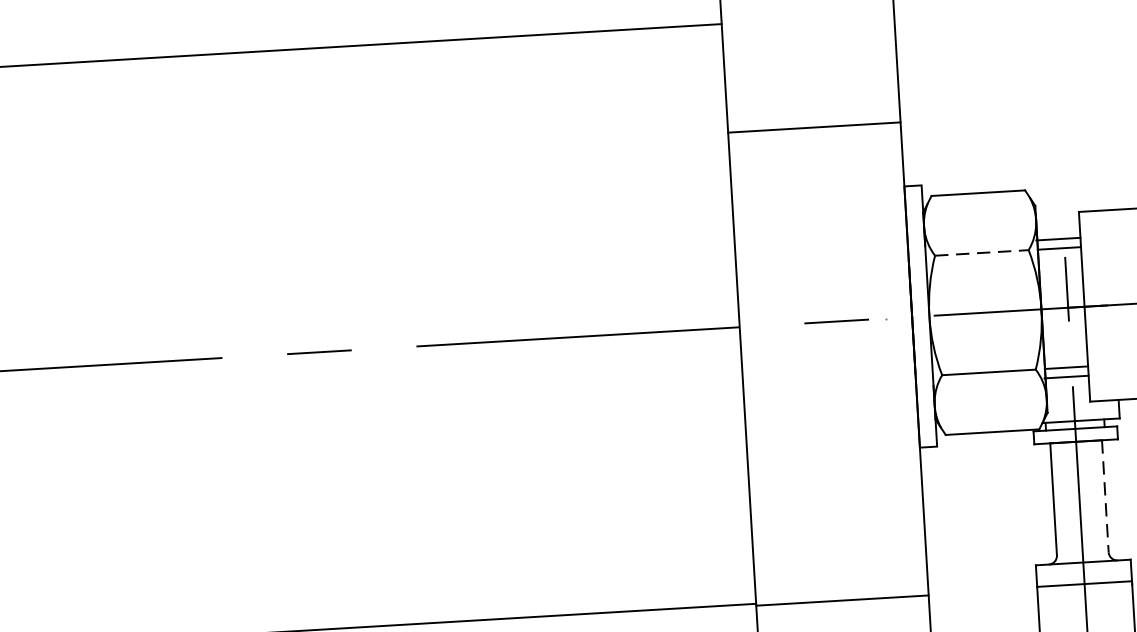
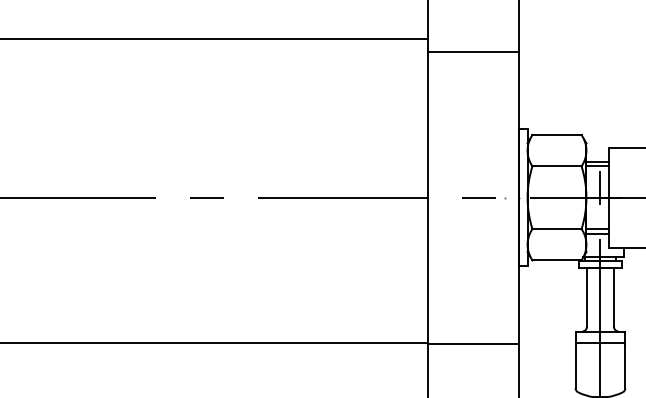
line: (814, 127) -> (473, 51), moved
line: (982, 253) -> (557, 166), dashed -> solid
line: (1106, 498) -> (614, 298), dashed -> solid

